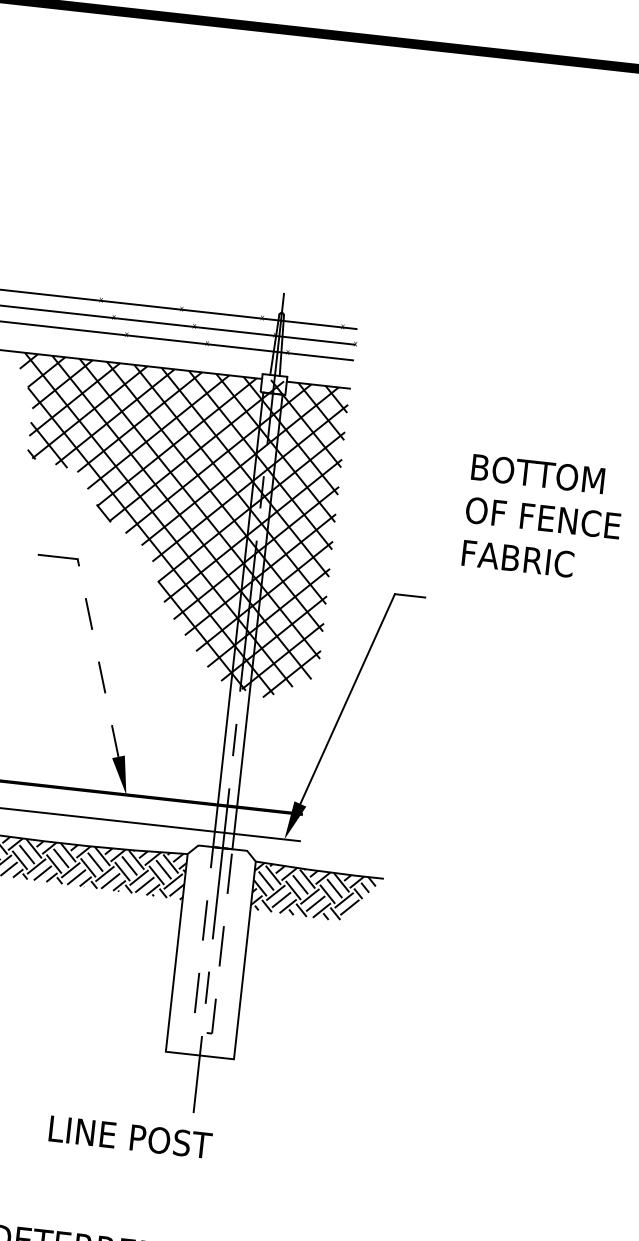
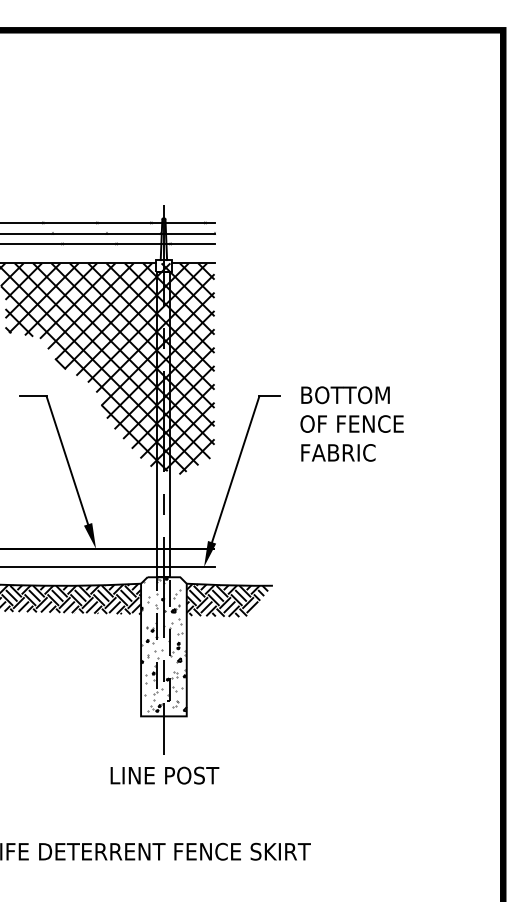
text: (542, 517) -> (351, 423), moved
line: (98, 656) -> (67, 459), dashed -> solid
hatch: (211, 948) -> (163, 644), added
text: (129, 1137) -> (164, 775), moved

